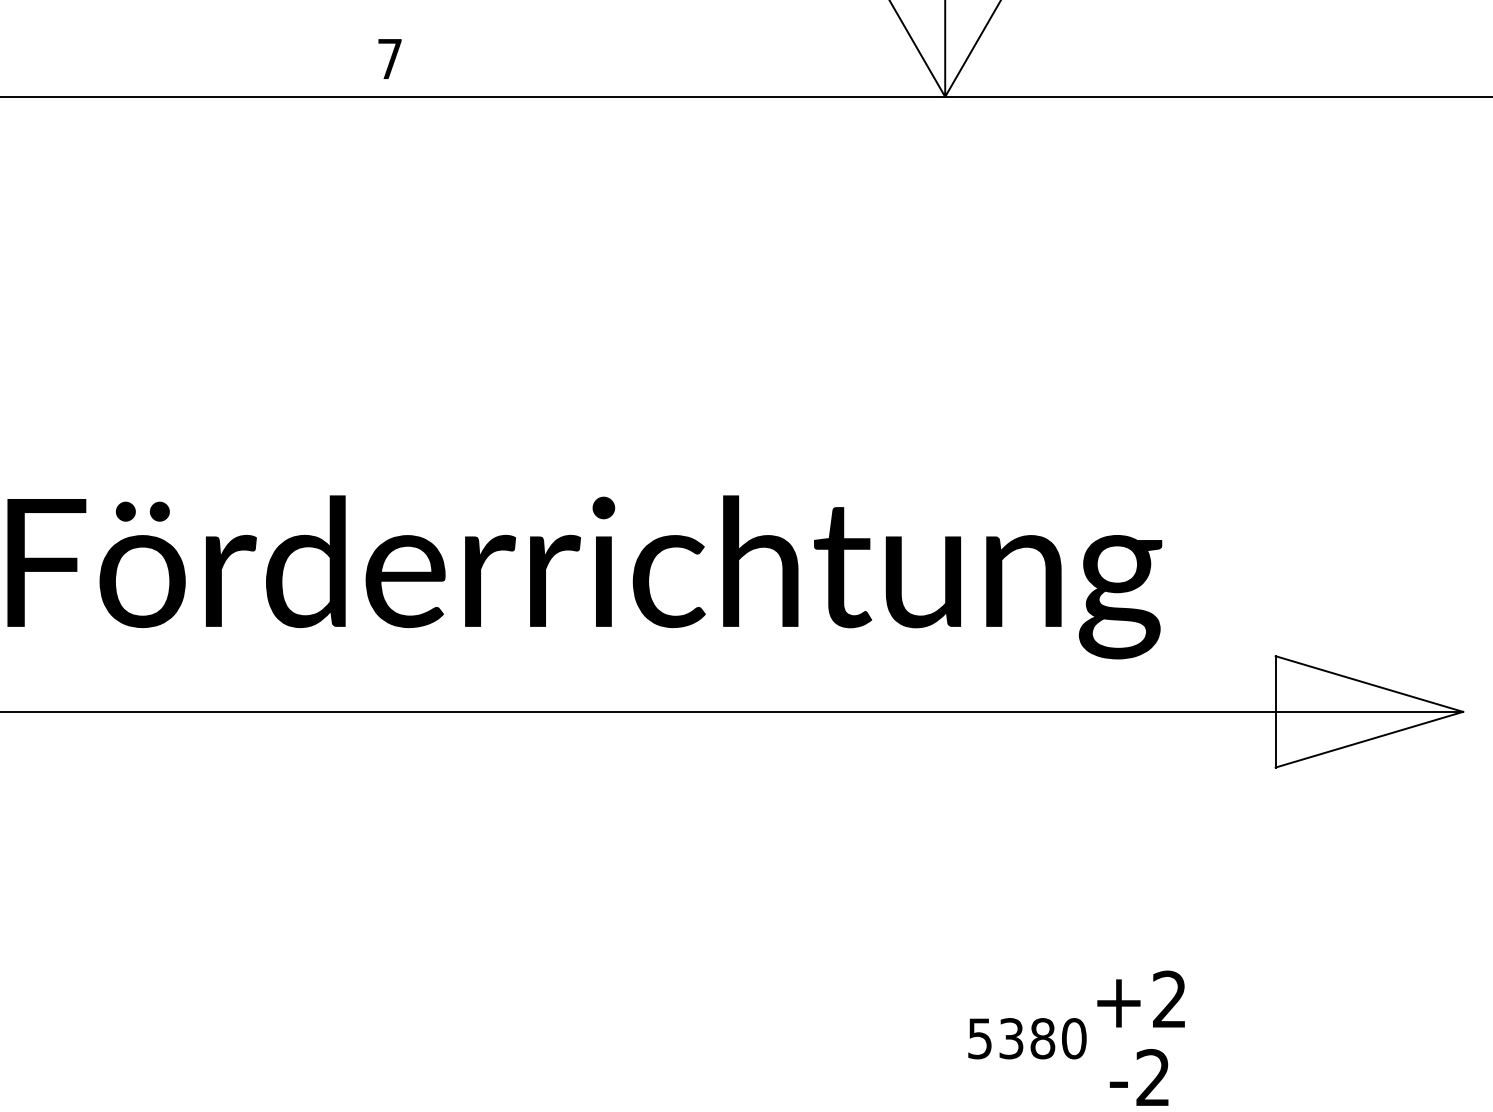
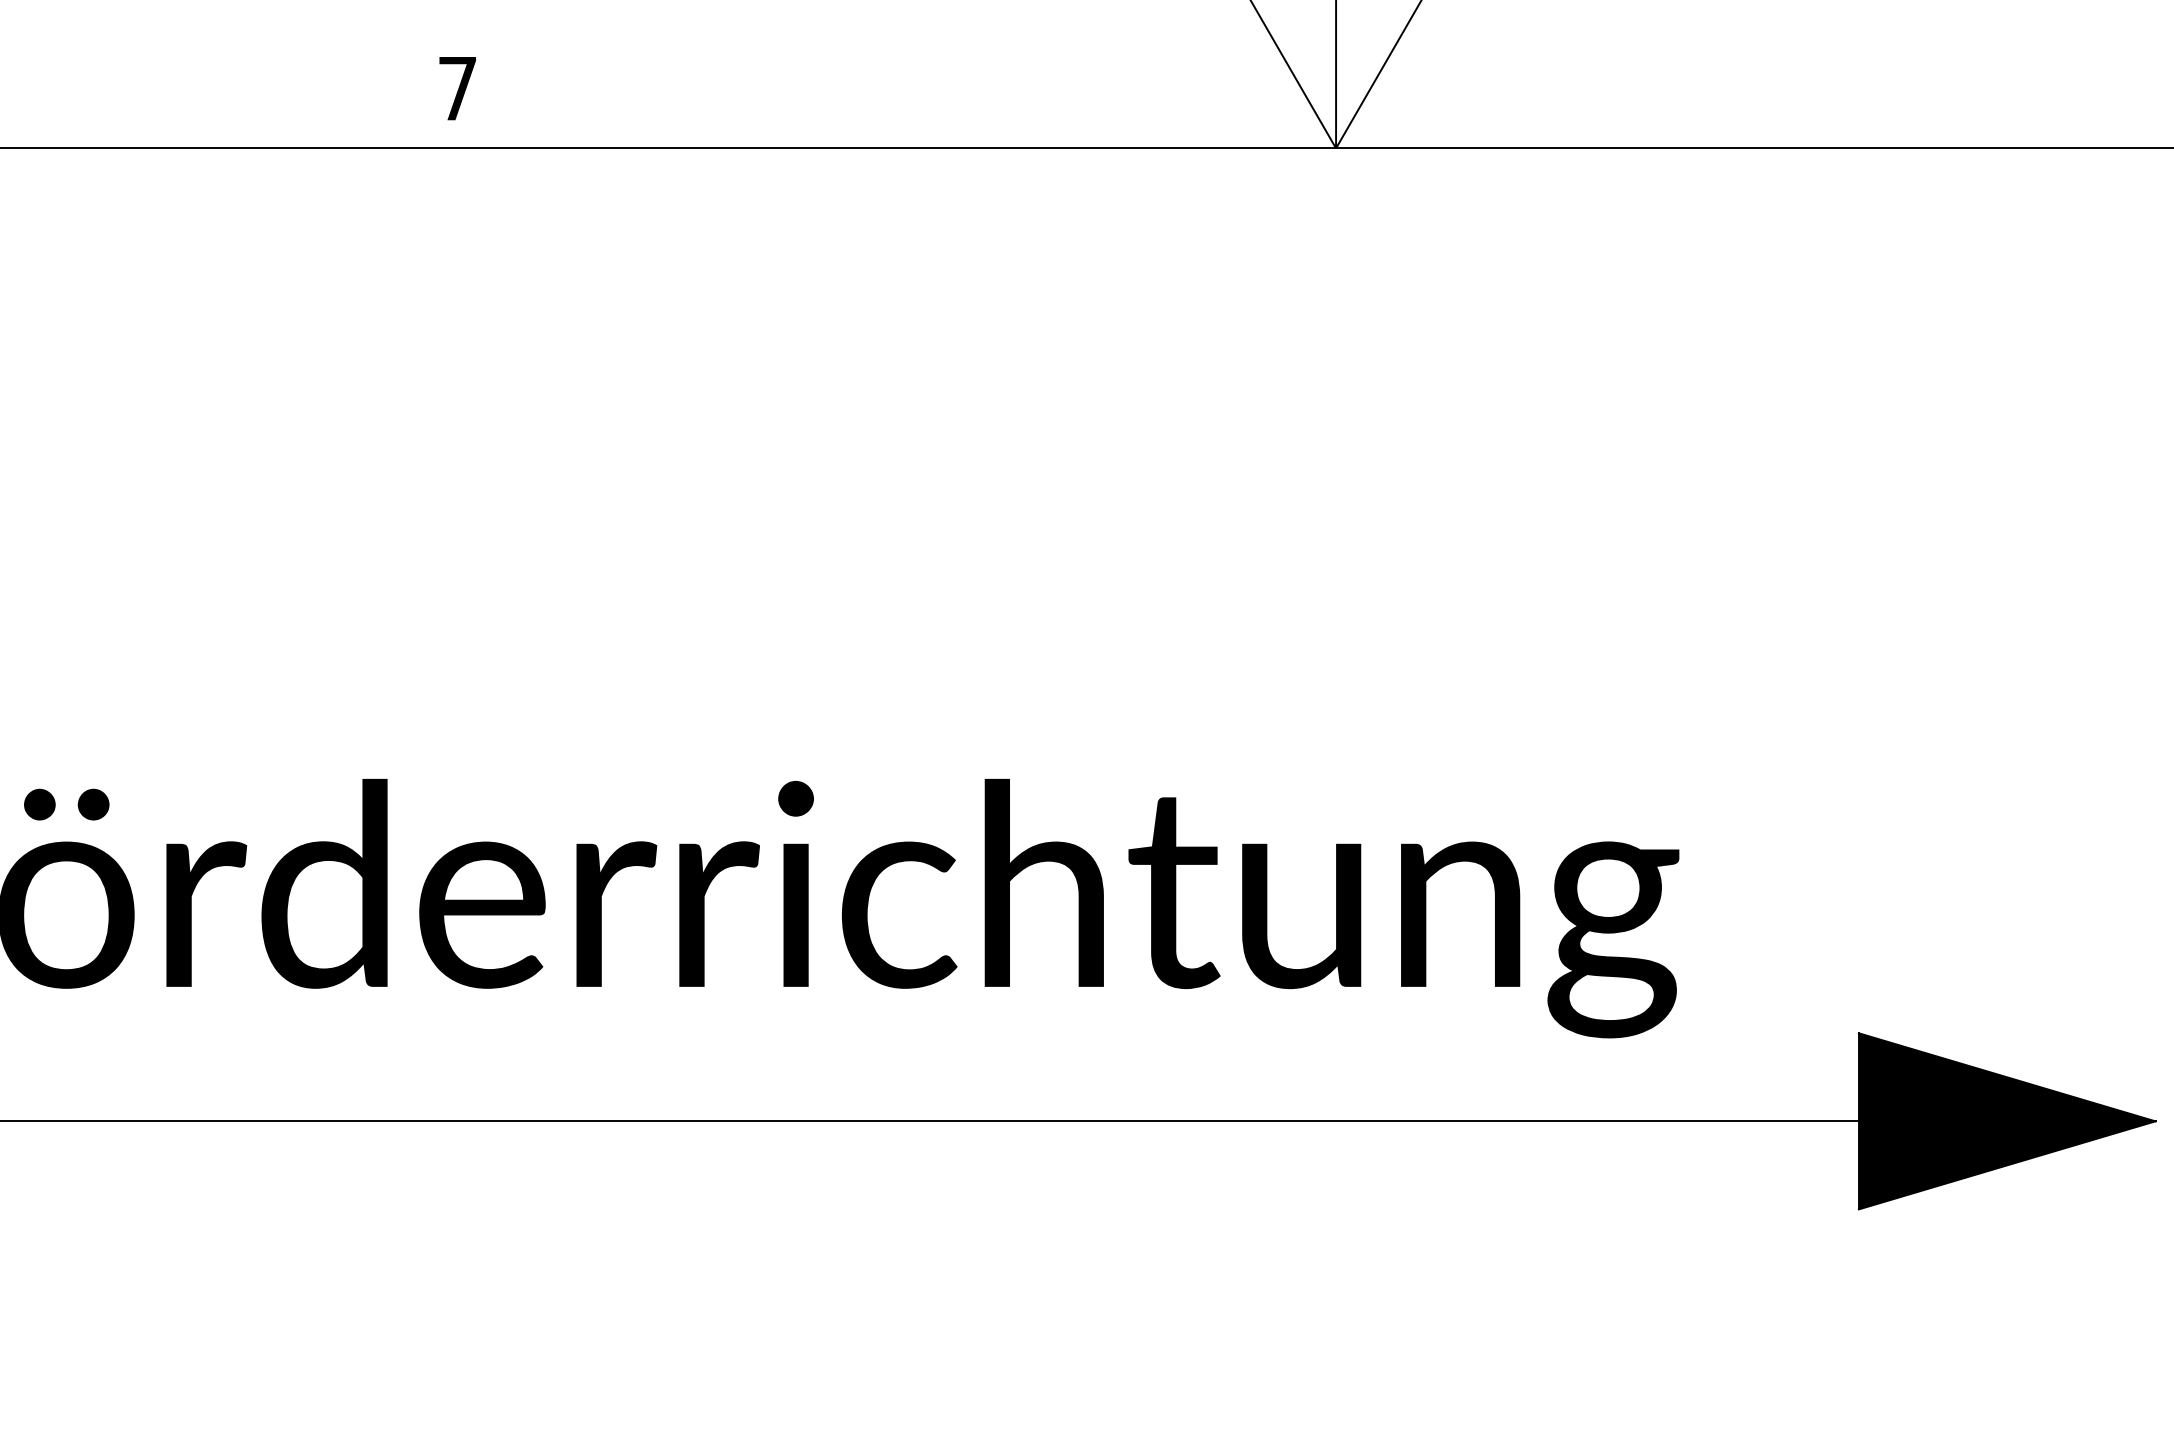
fill: (1369, 711) -> (2007, 1120), added

